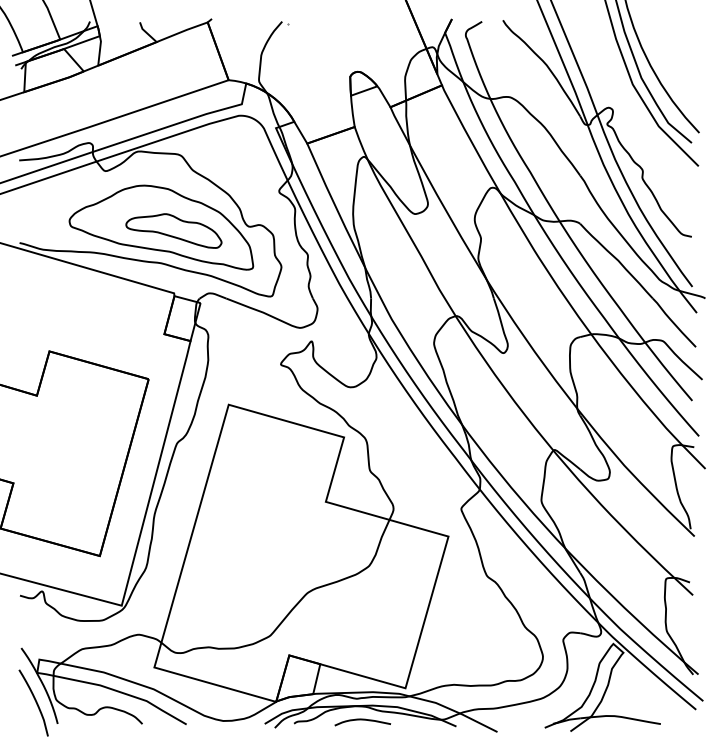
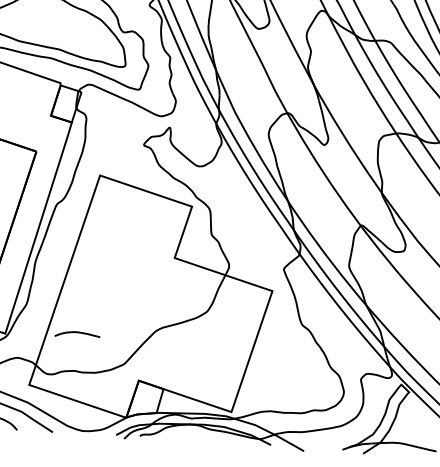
part: (173, 230) -> (62, 32), removed
curve: (362, 720) -> (77, 333), moved

